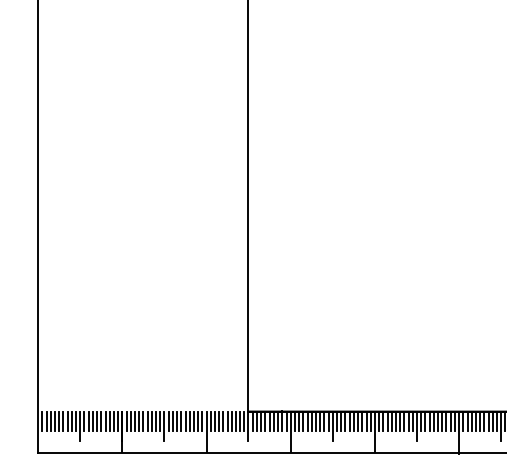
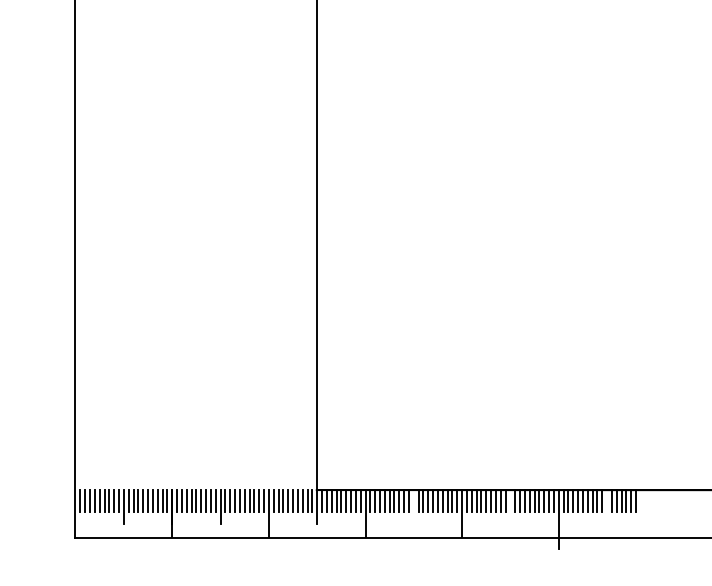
line: (332, 426) -> (413, 507), removed
line: (417, 426) -> (510, 507), removed
line: (501, 426) -> (607, 507), removed

